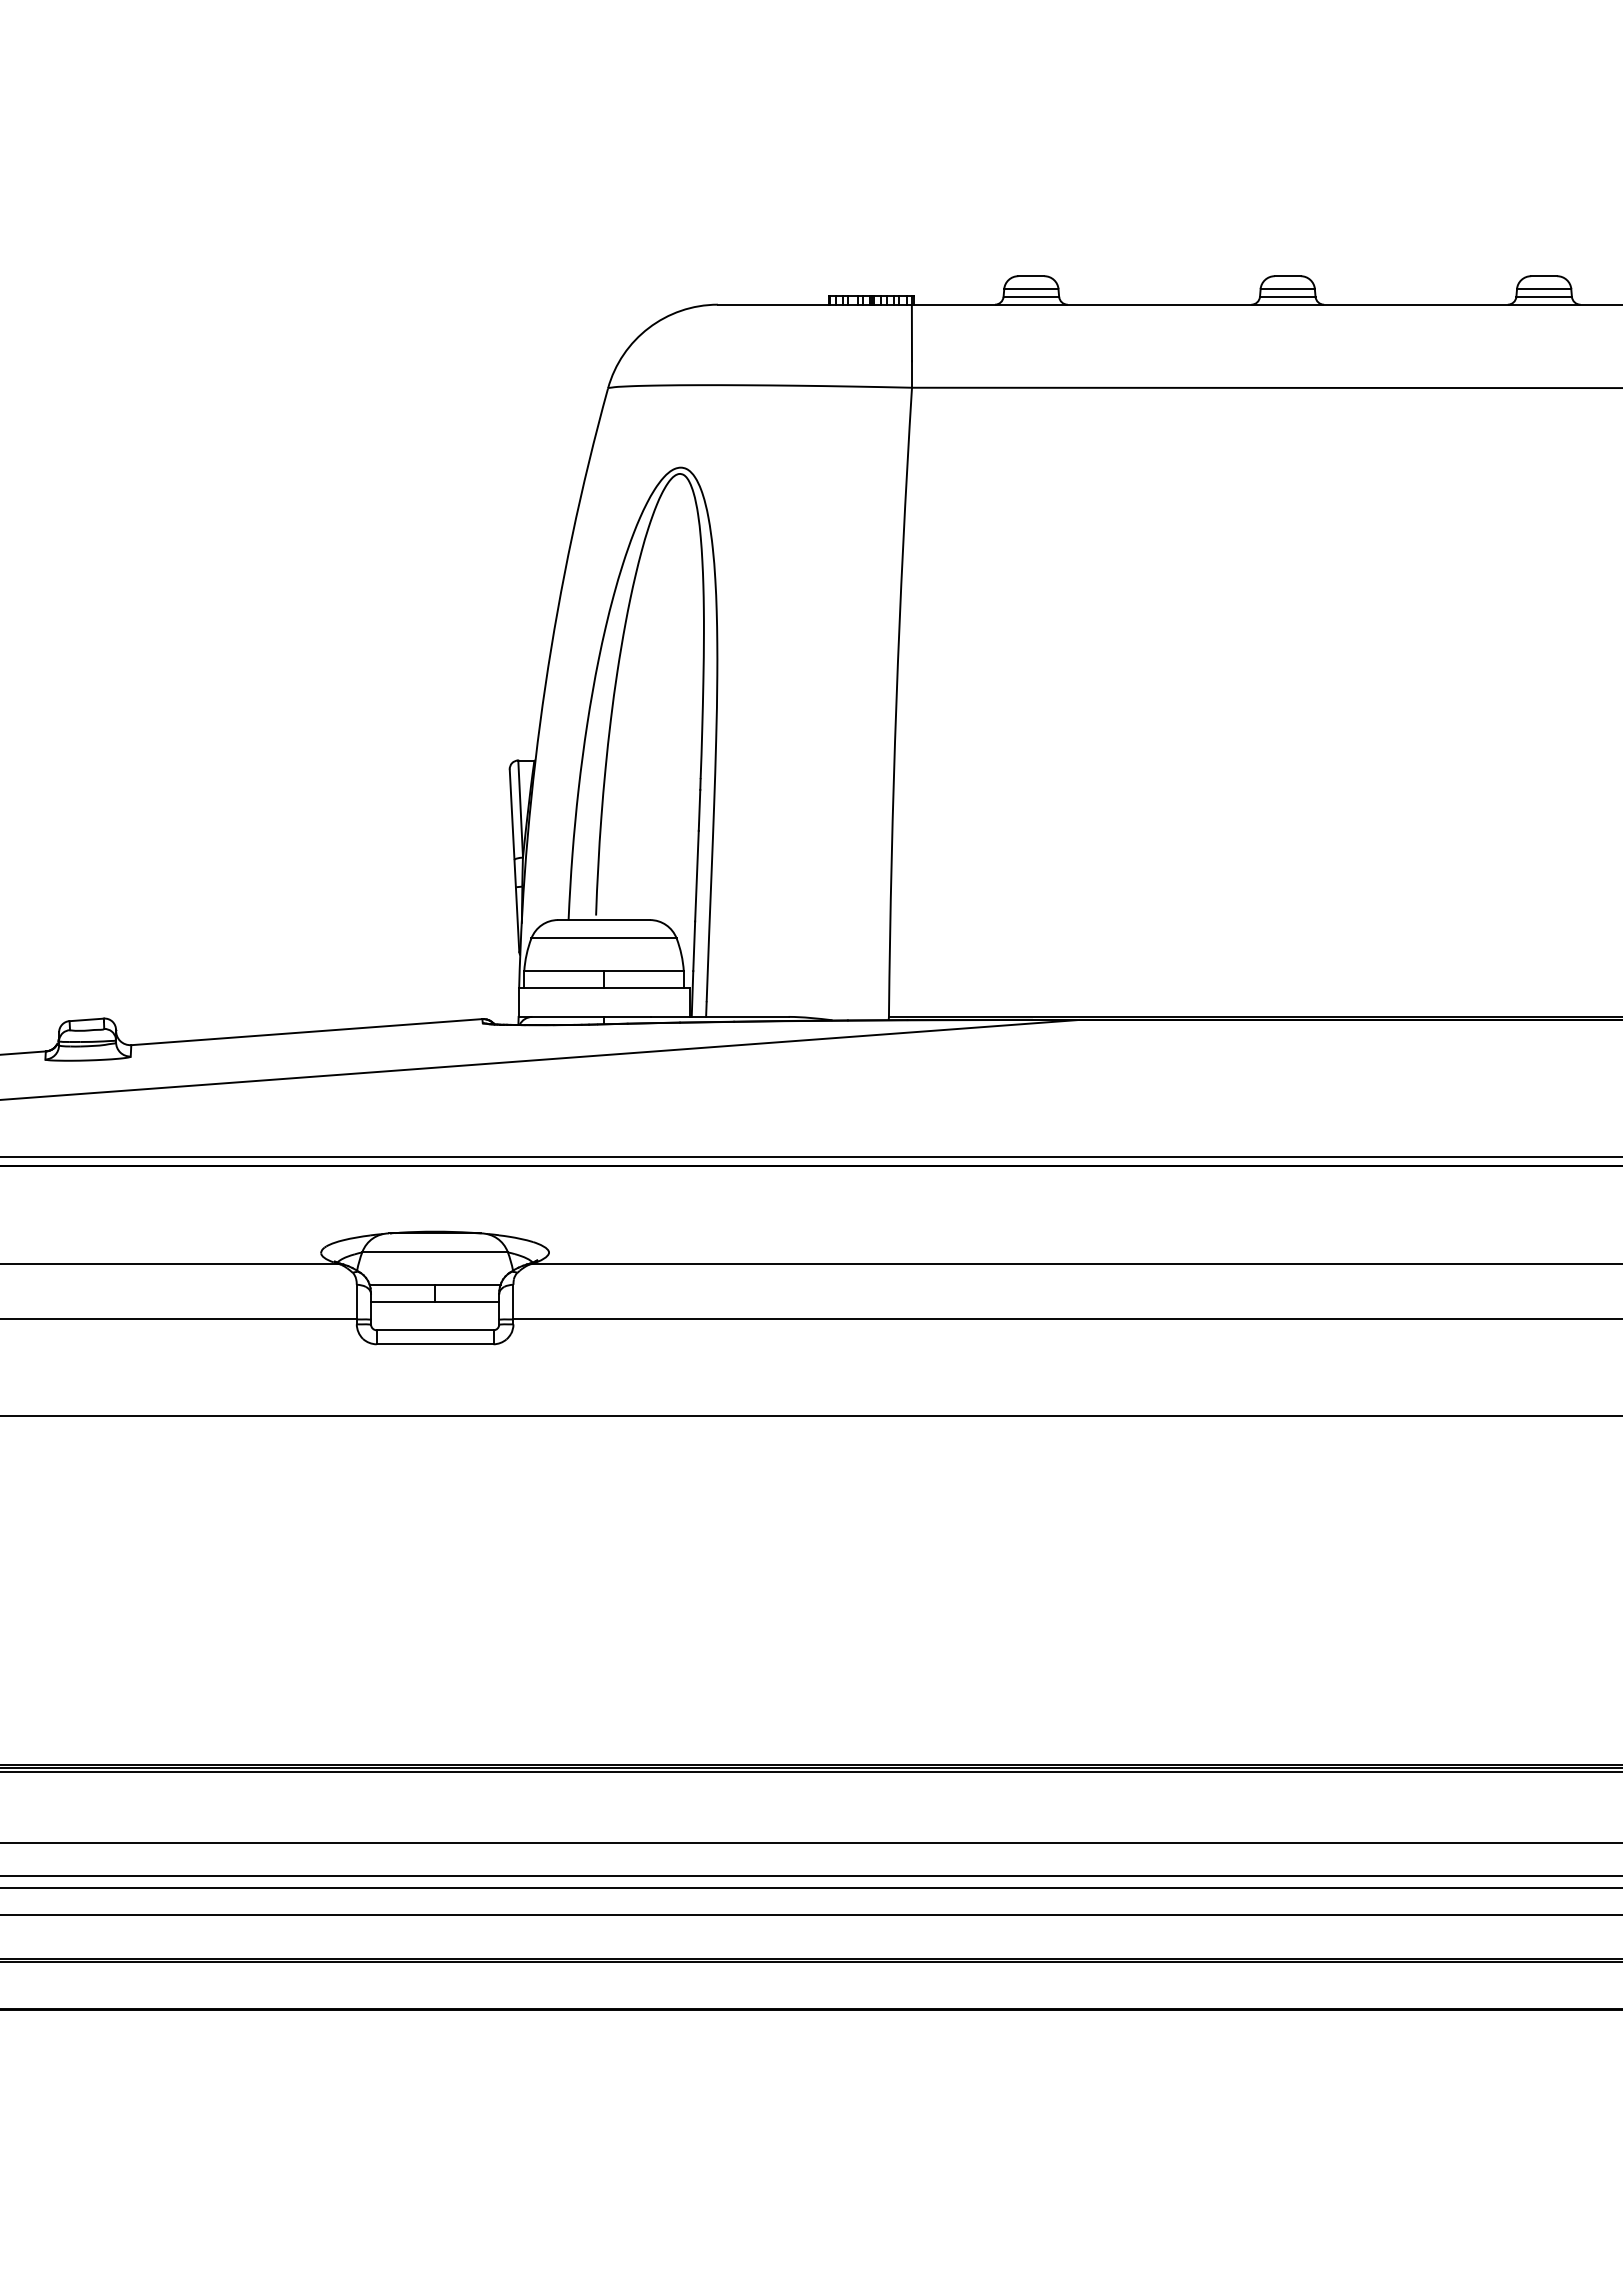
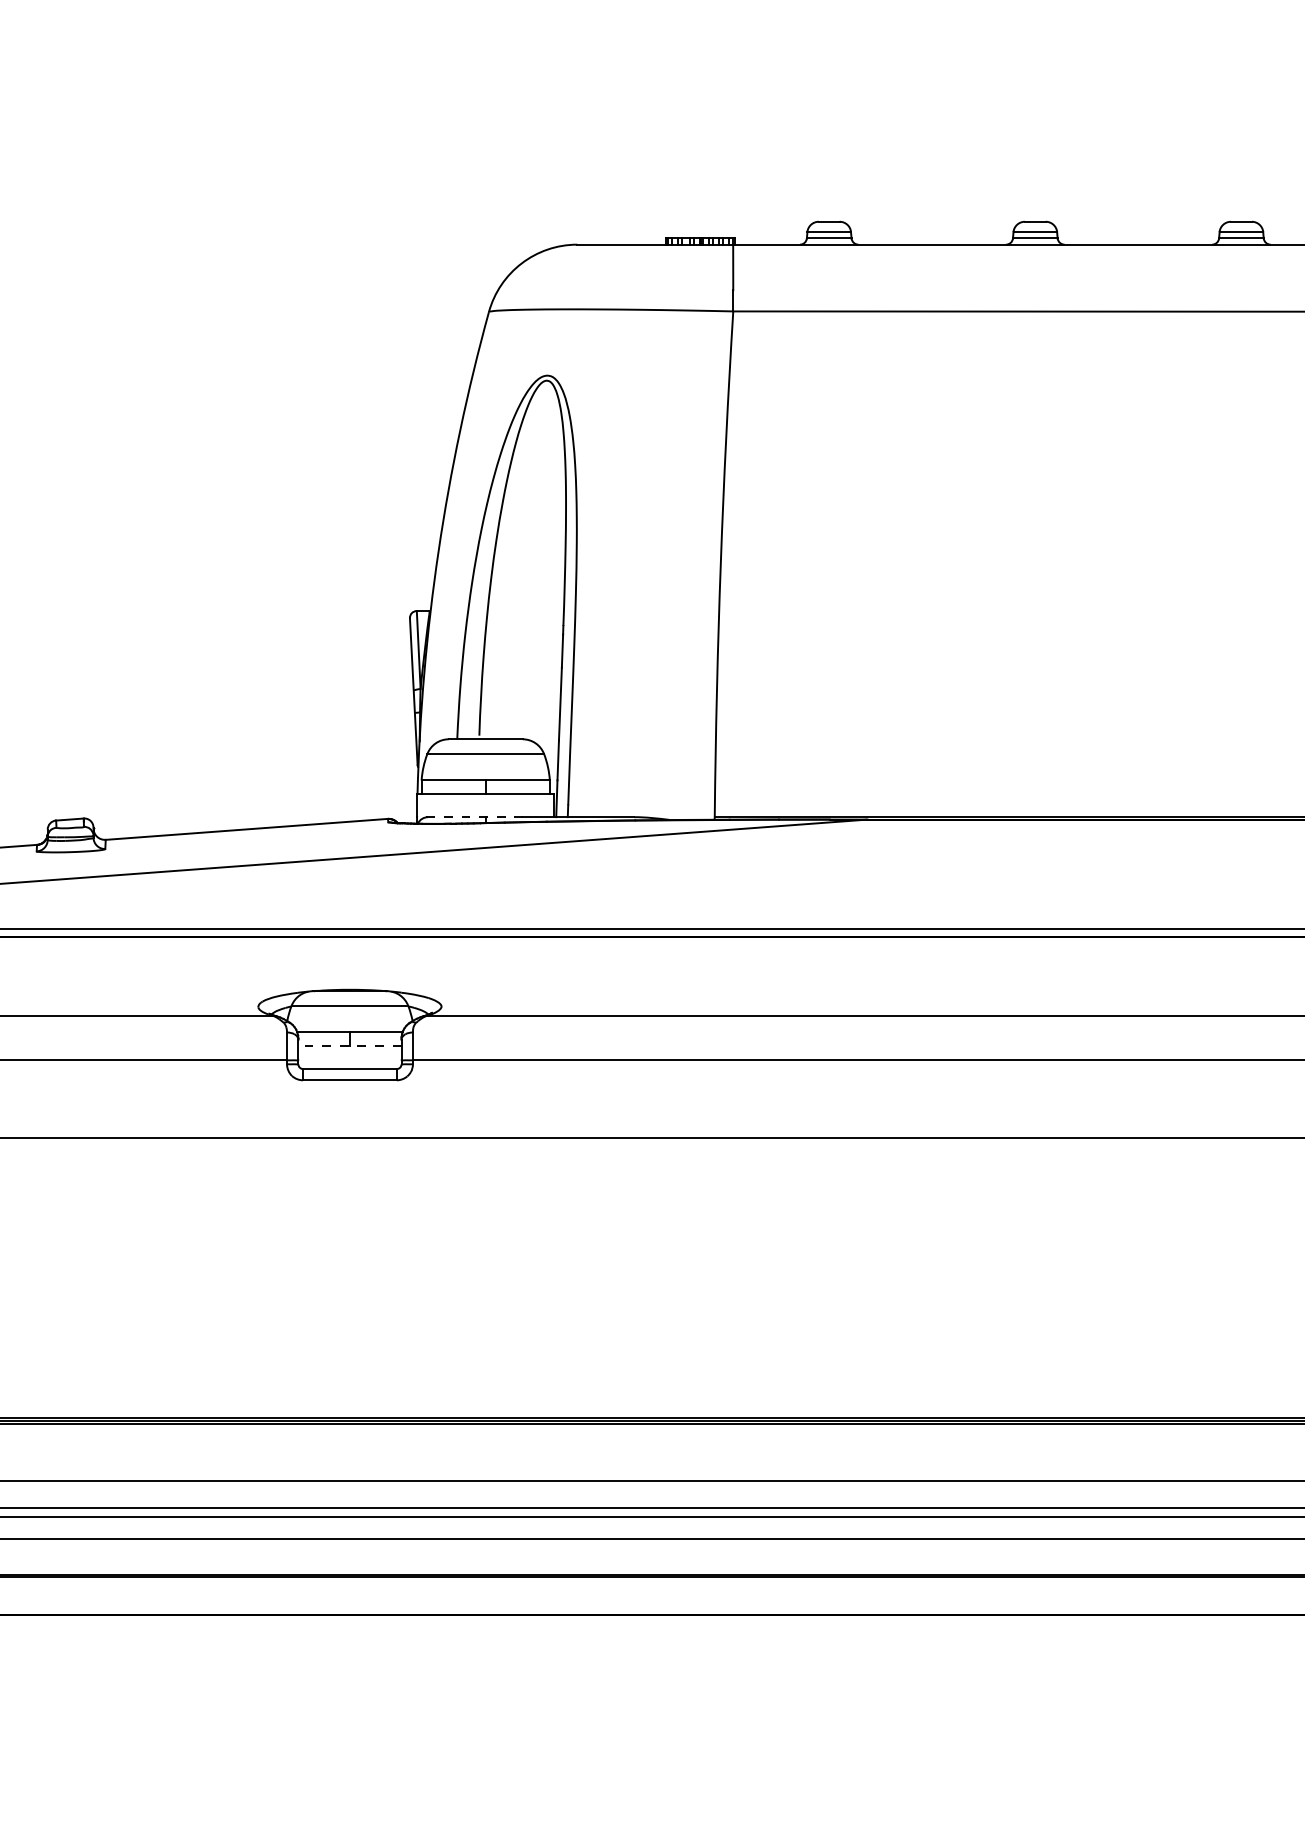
line: (584, 1016) -> (470, 816), solid -> dashed
line: (434, 1301) -> (349, 1045), solid -> dashed

